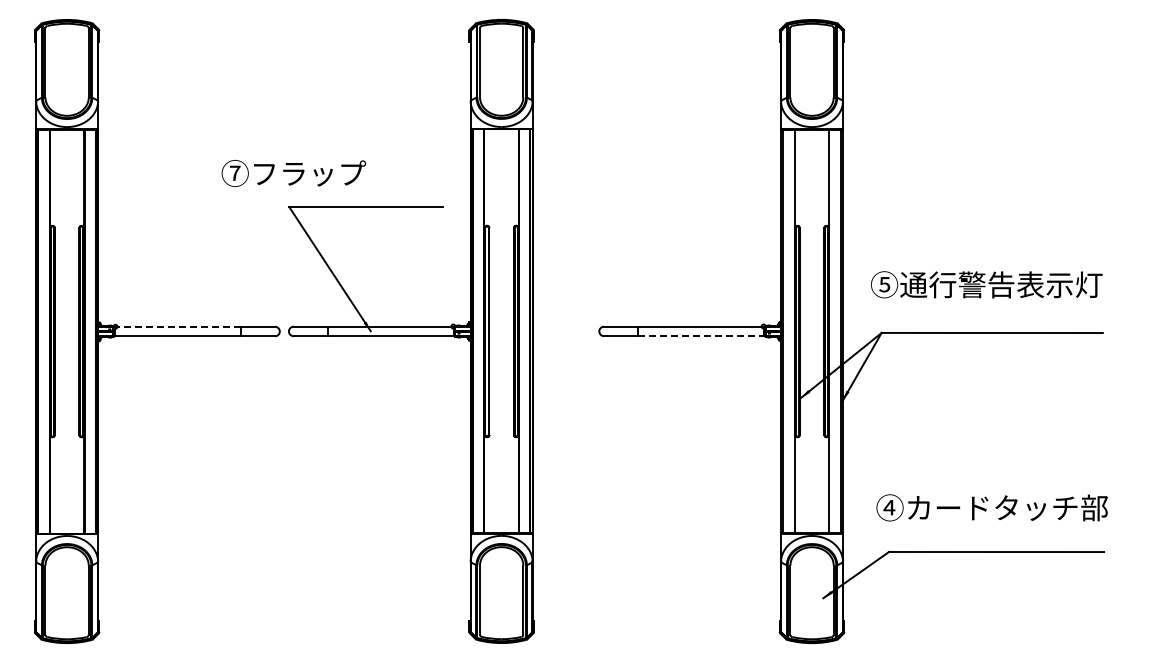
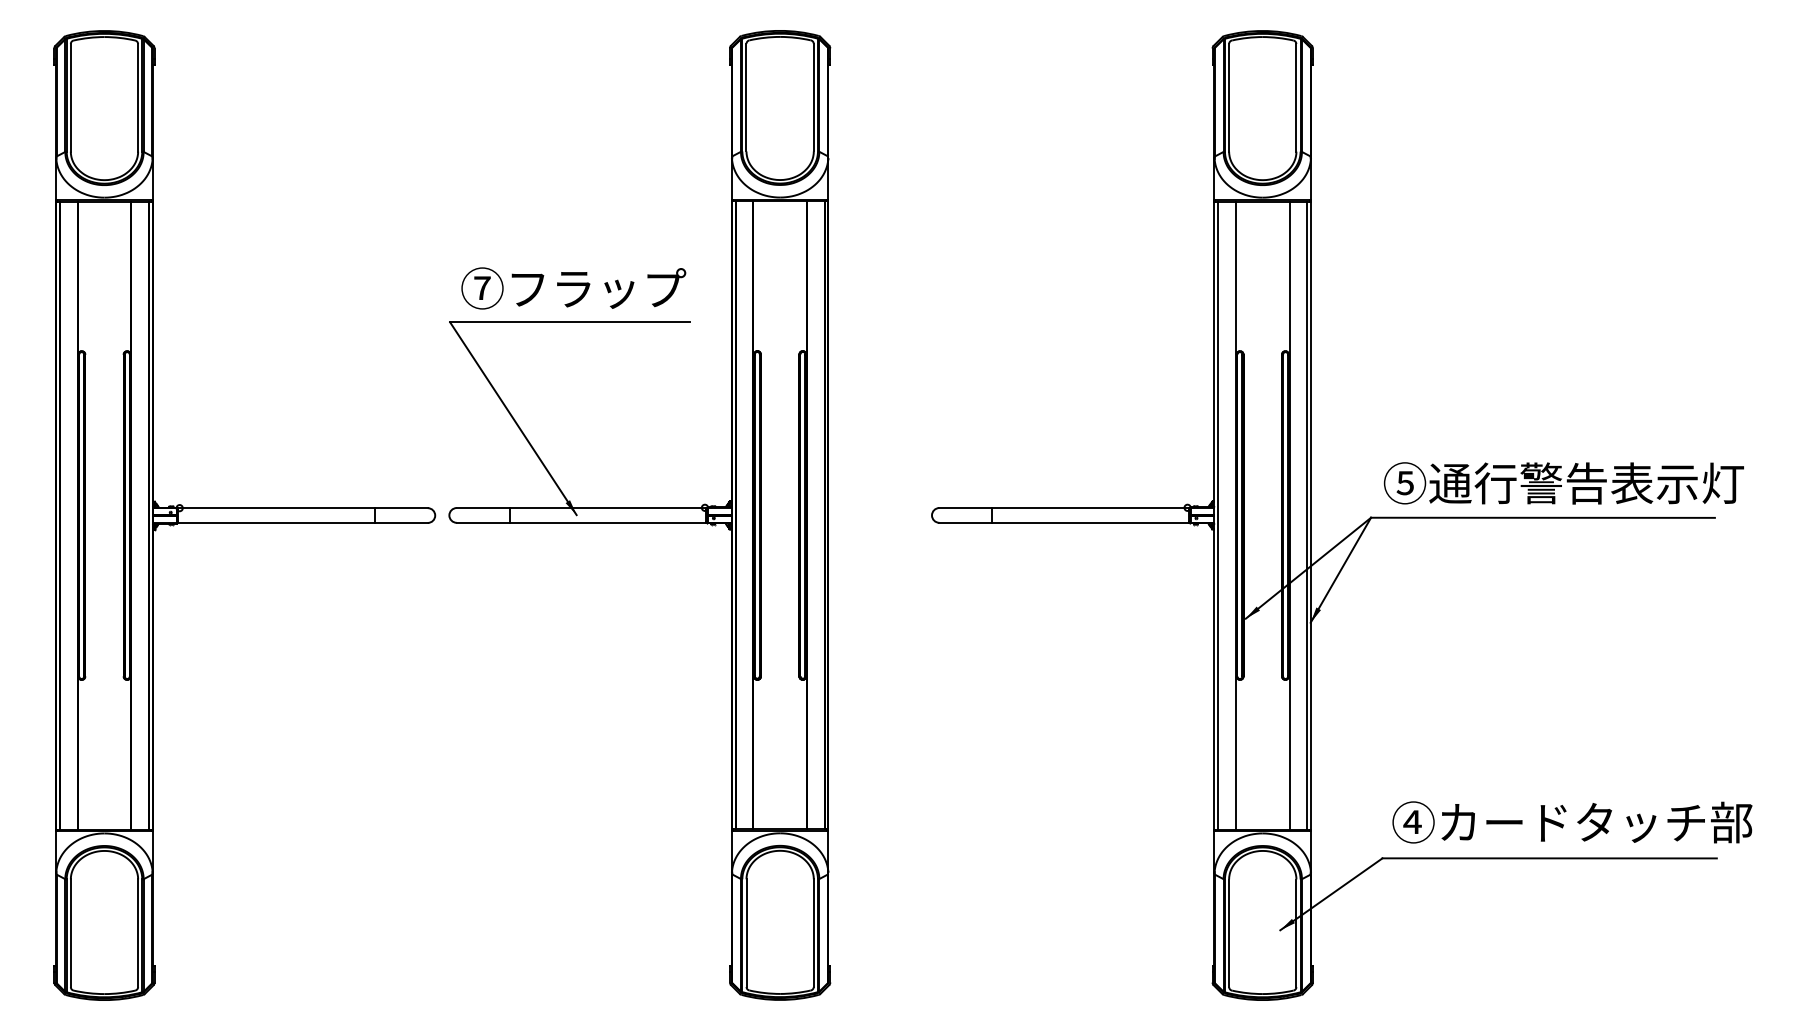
text: (293, 173) -> (573, 288), moved
text: (986, 284) -> (1563, 482), moved
line: (177, 326) -> (276, 507), dashed -> solid
line: (701, 336) -> (1090, 523), dashed -> solid
text: (991, 507) -> (1571, 821), moved

